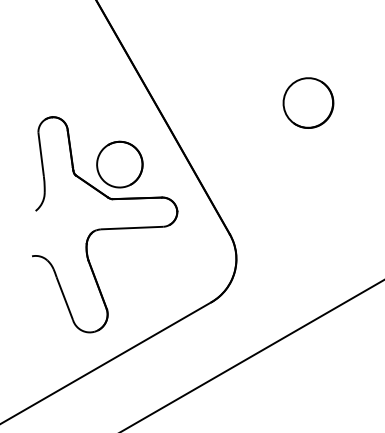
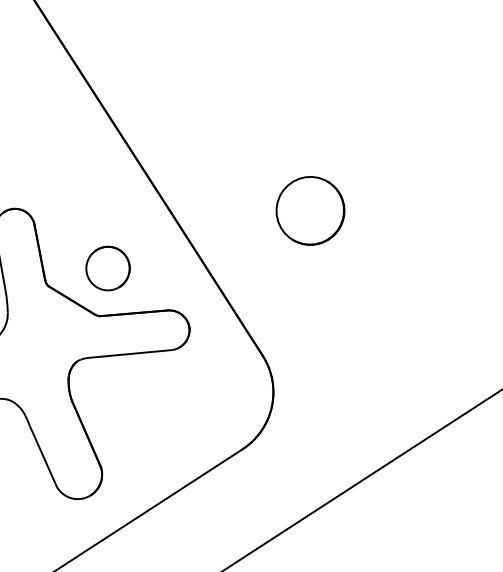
part: (308, 102) -> (310, 210), moved
part: (119, 164) -> (107, 268), size x0.7

